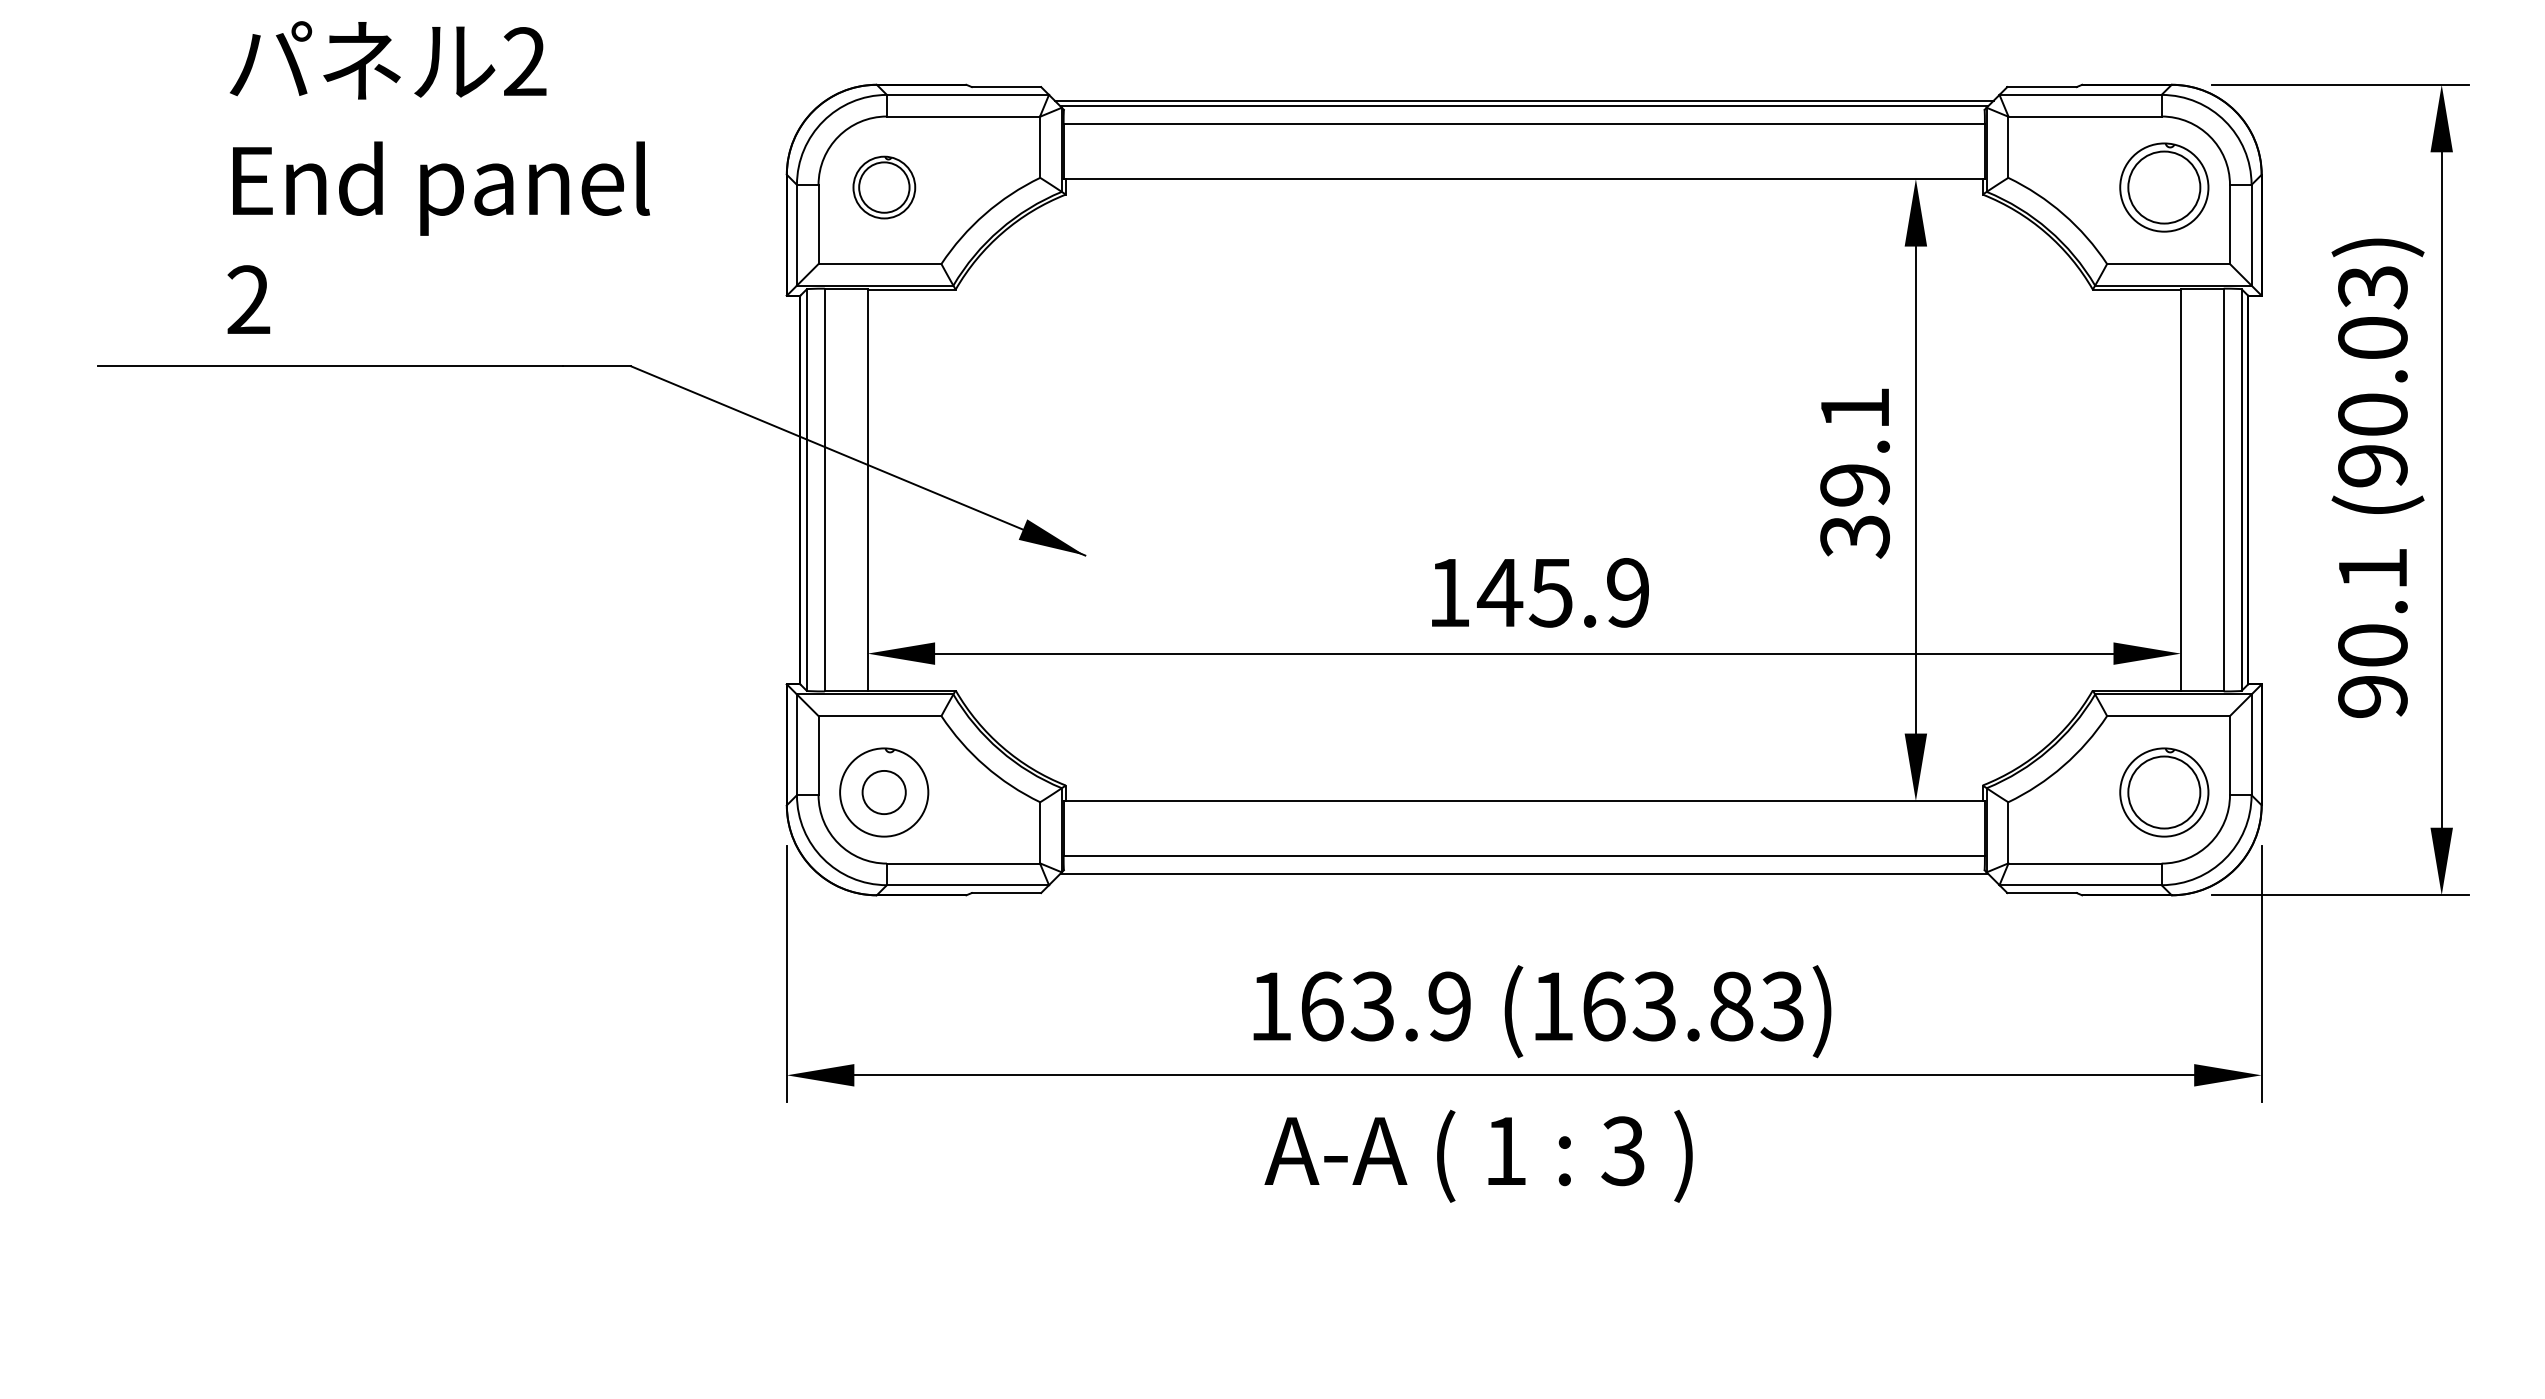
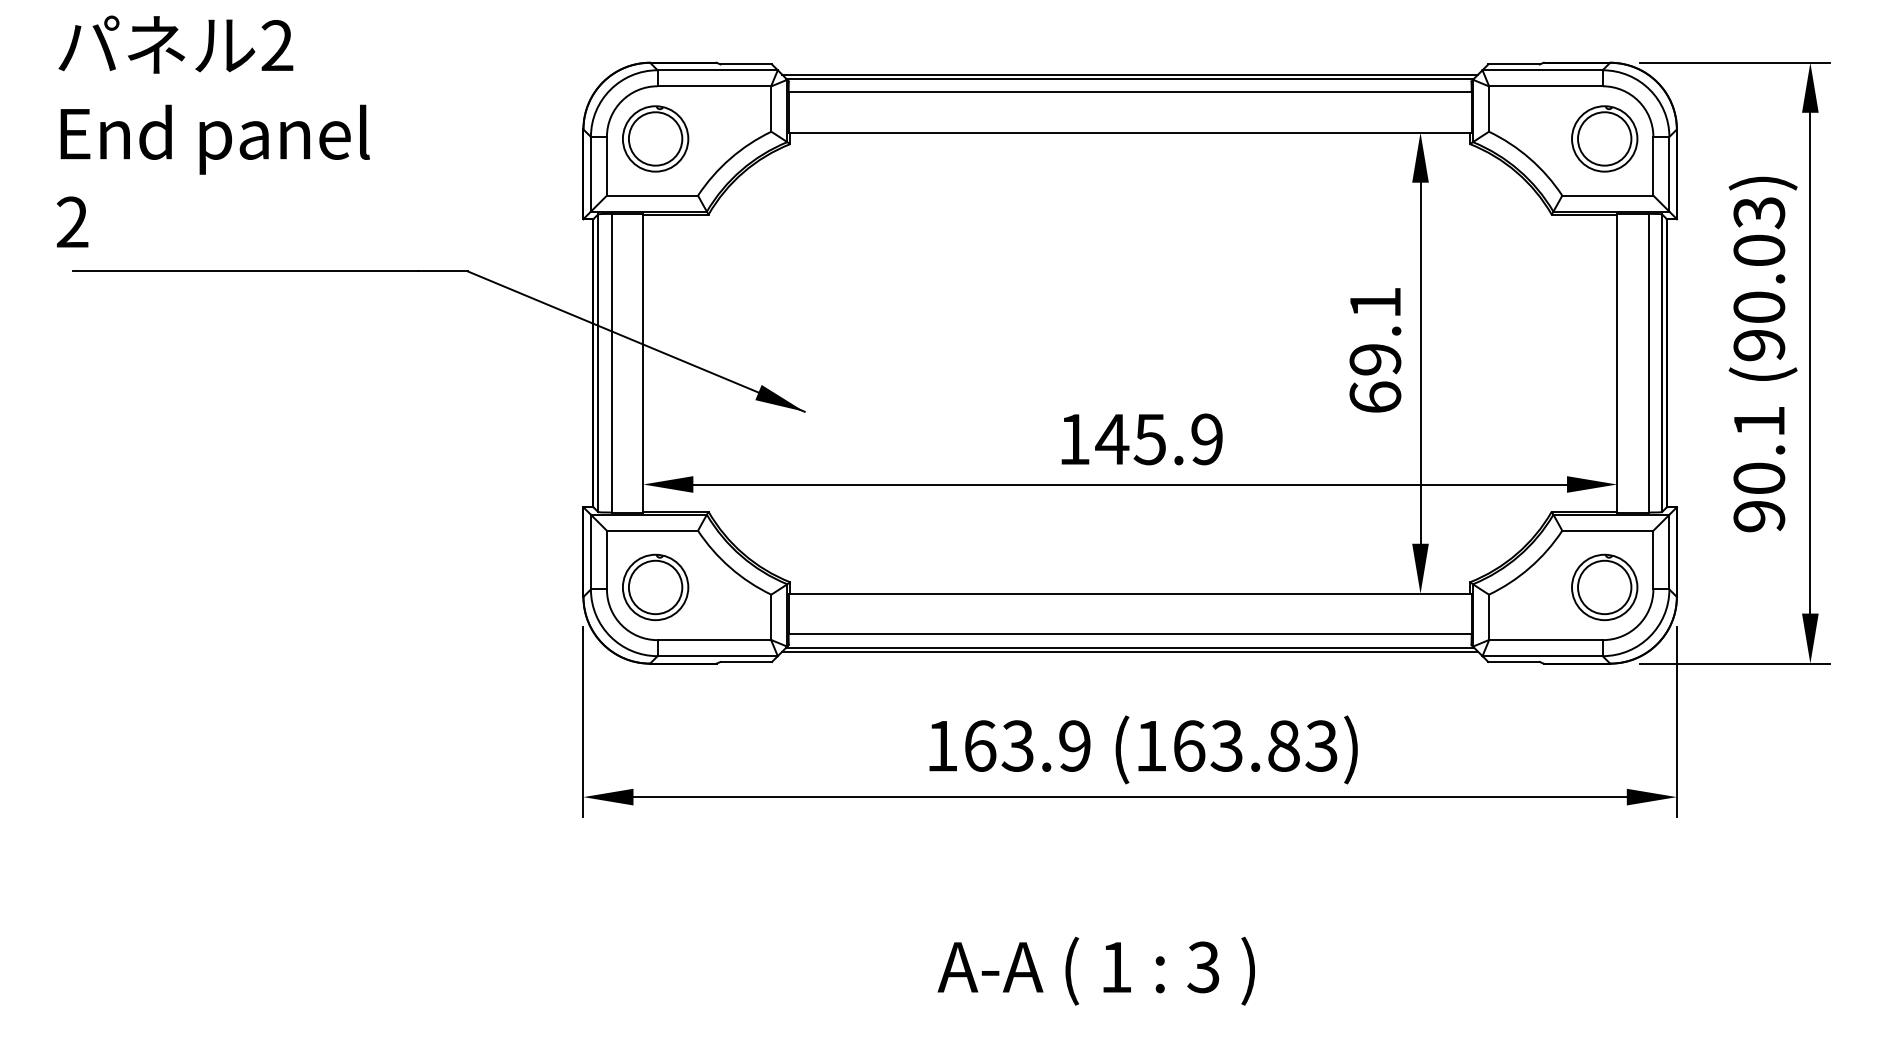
text: (437, 177) -> (212, 131), moved
part: (884, 186) -> (655, 138), size x1.43
text: (1855, 536) -> (1375, 397), 39.1 -> 69.1
circle: (884, 792) -> (655, 587), size x1.67
line: (1524, 878) -> (1130, 651), added
text: (1477, 1155) -> (1095, 970), moved

